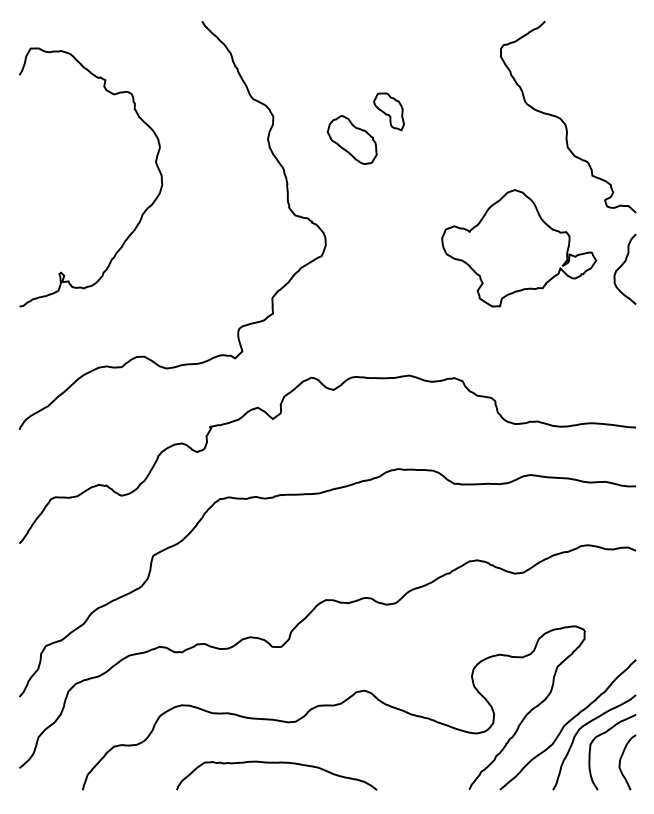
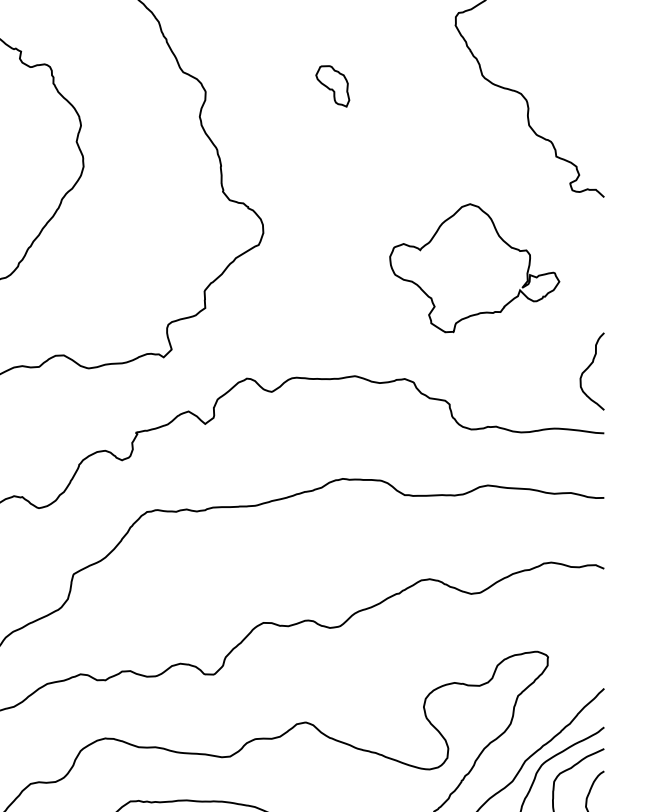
part: (351, 139) -> (291, 116), removed
part: (519, 248) -> (475, 268), moved
curve: (622, 266) -> (589, 368), moved

